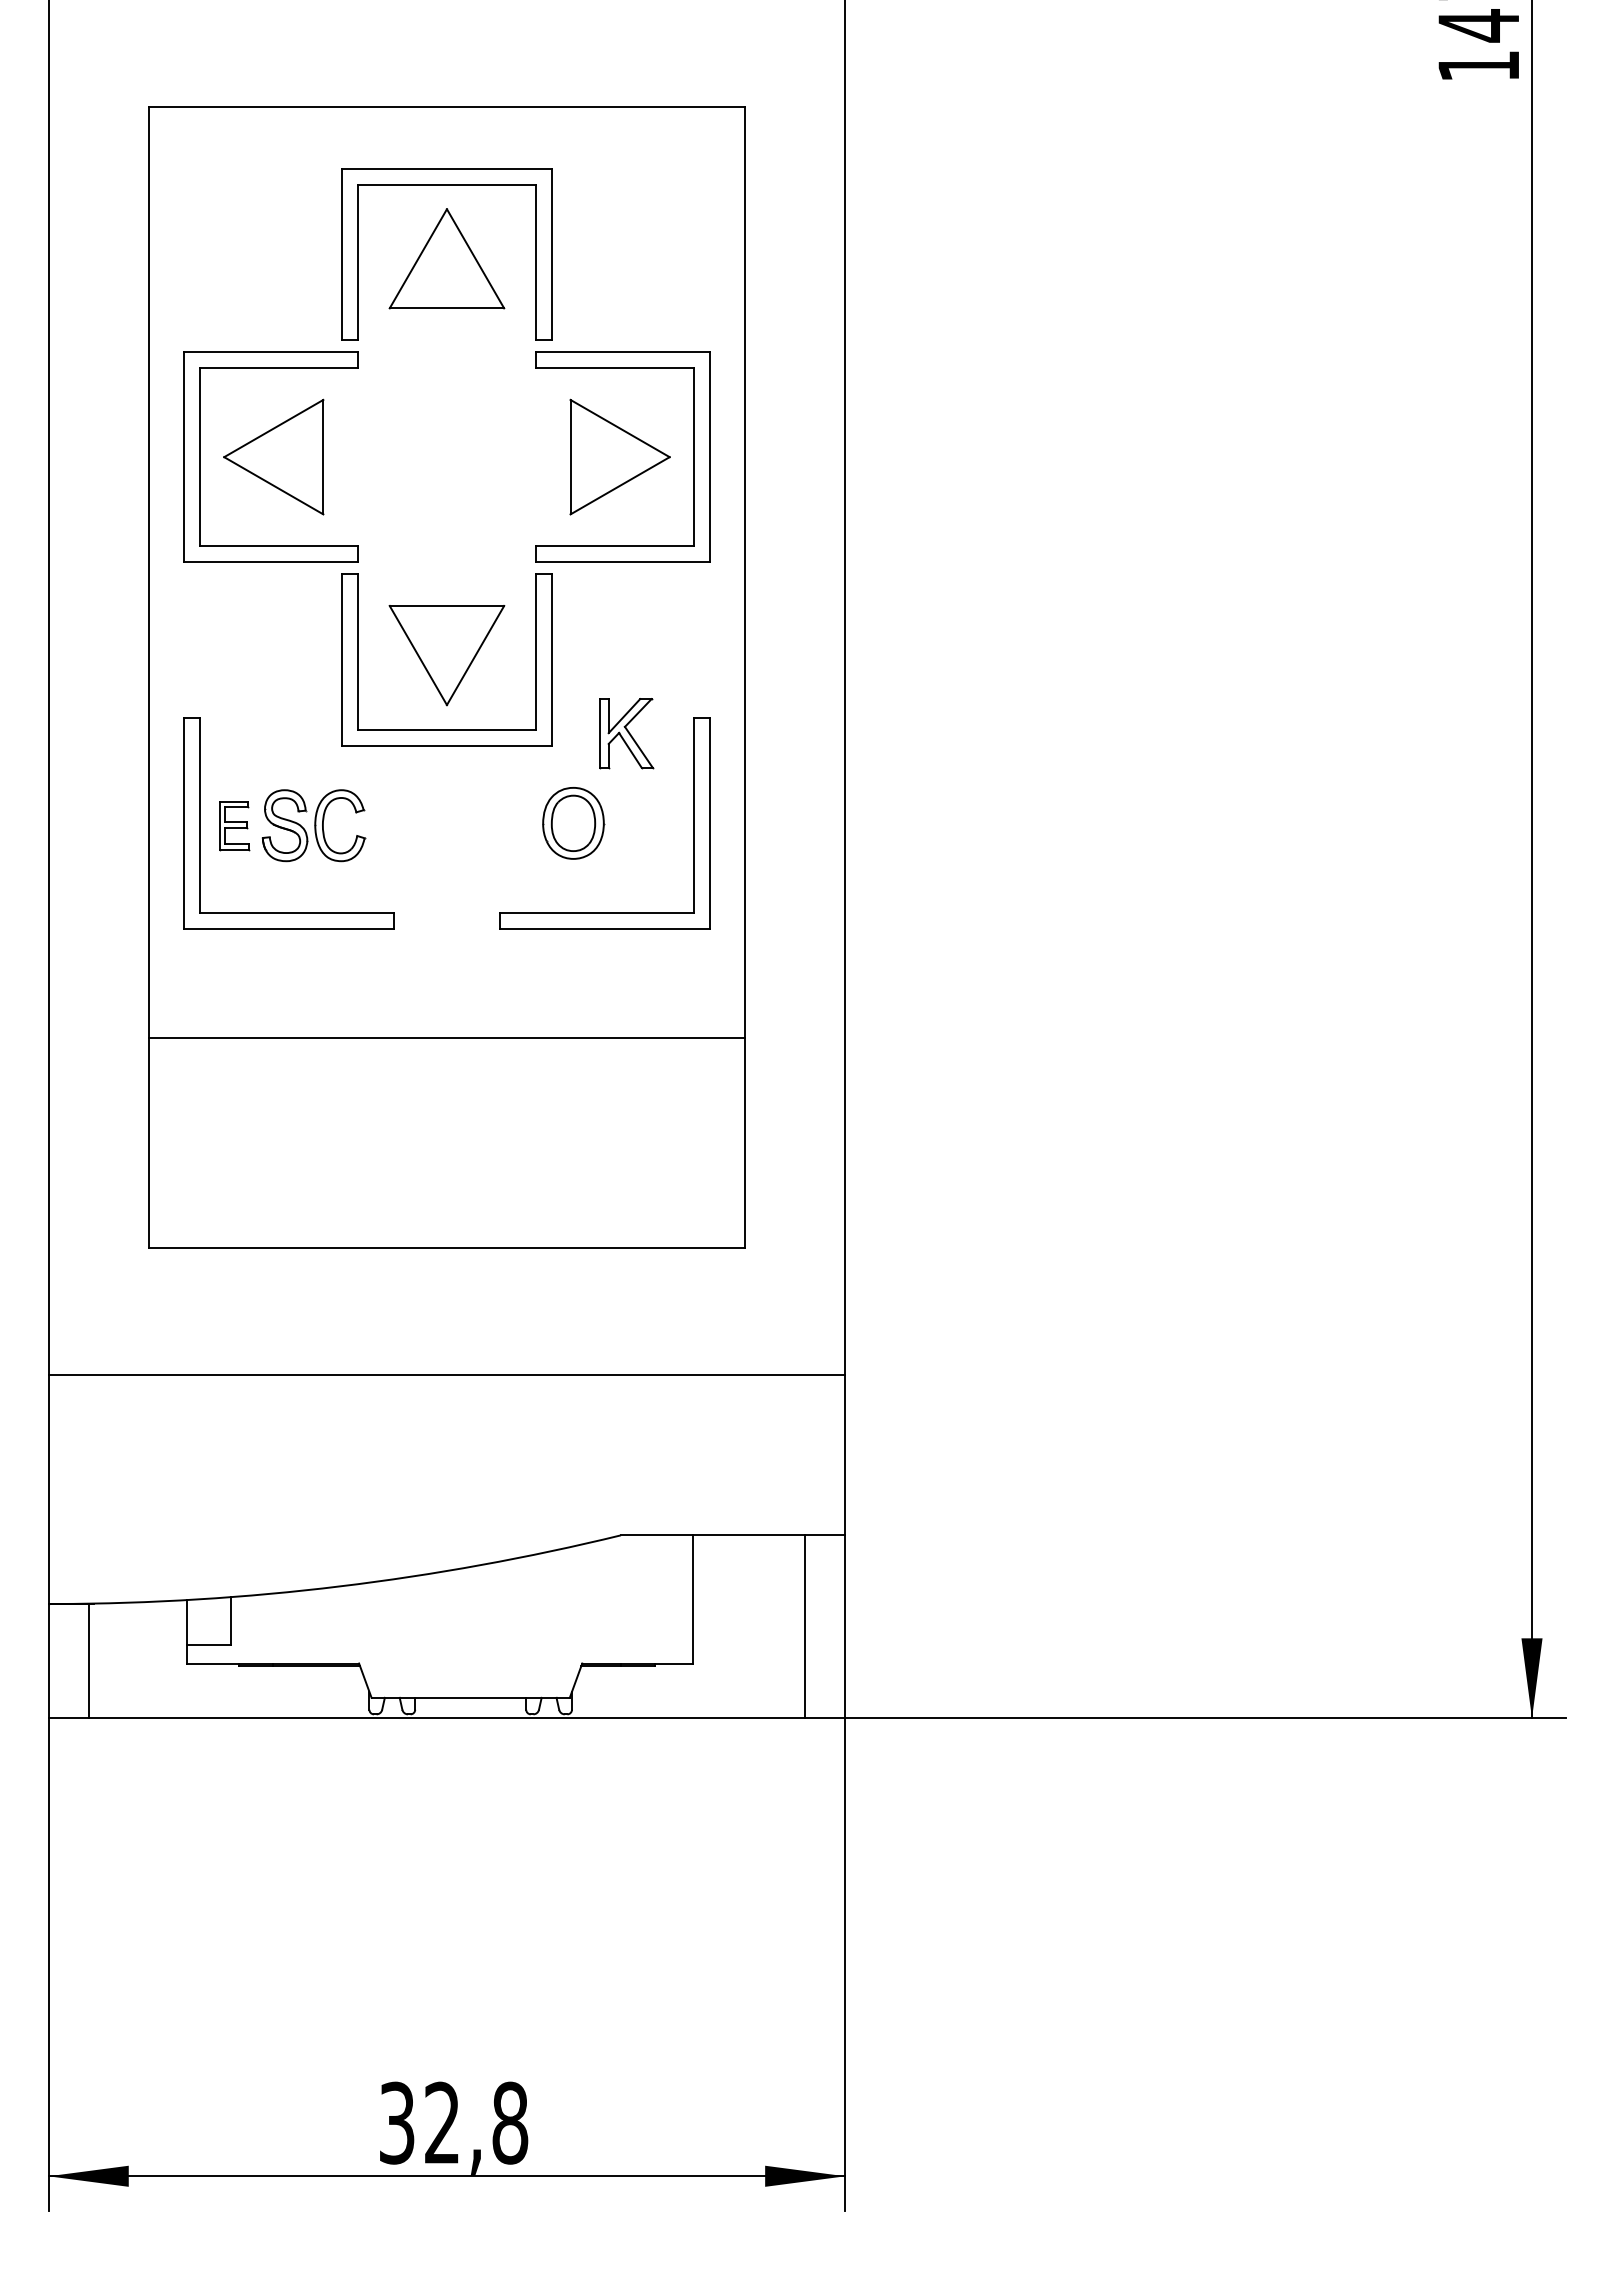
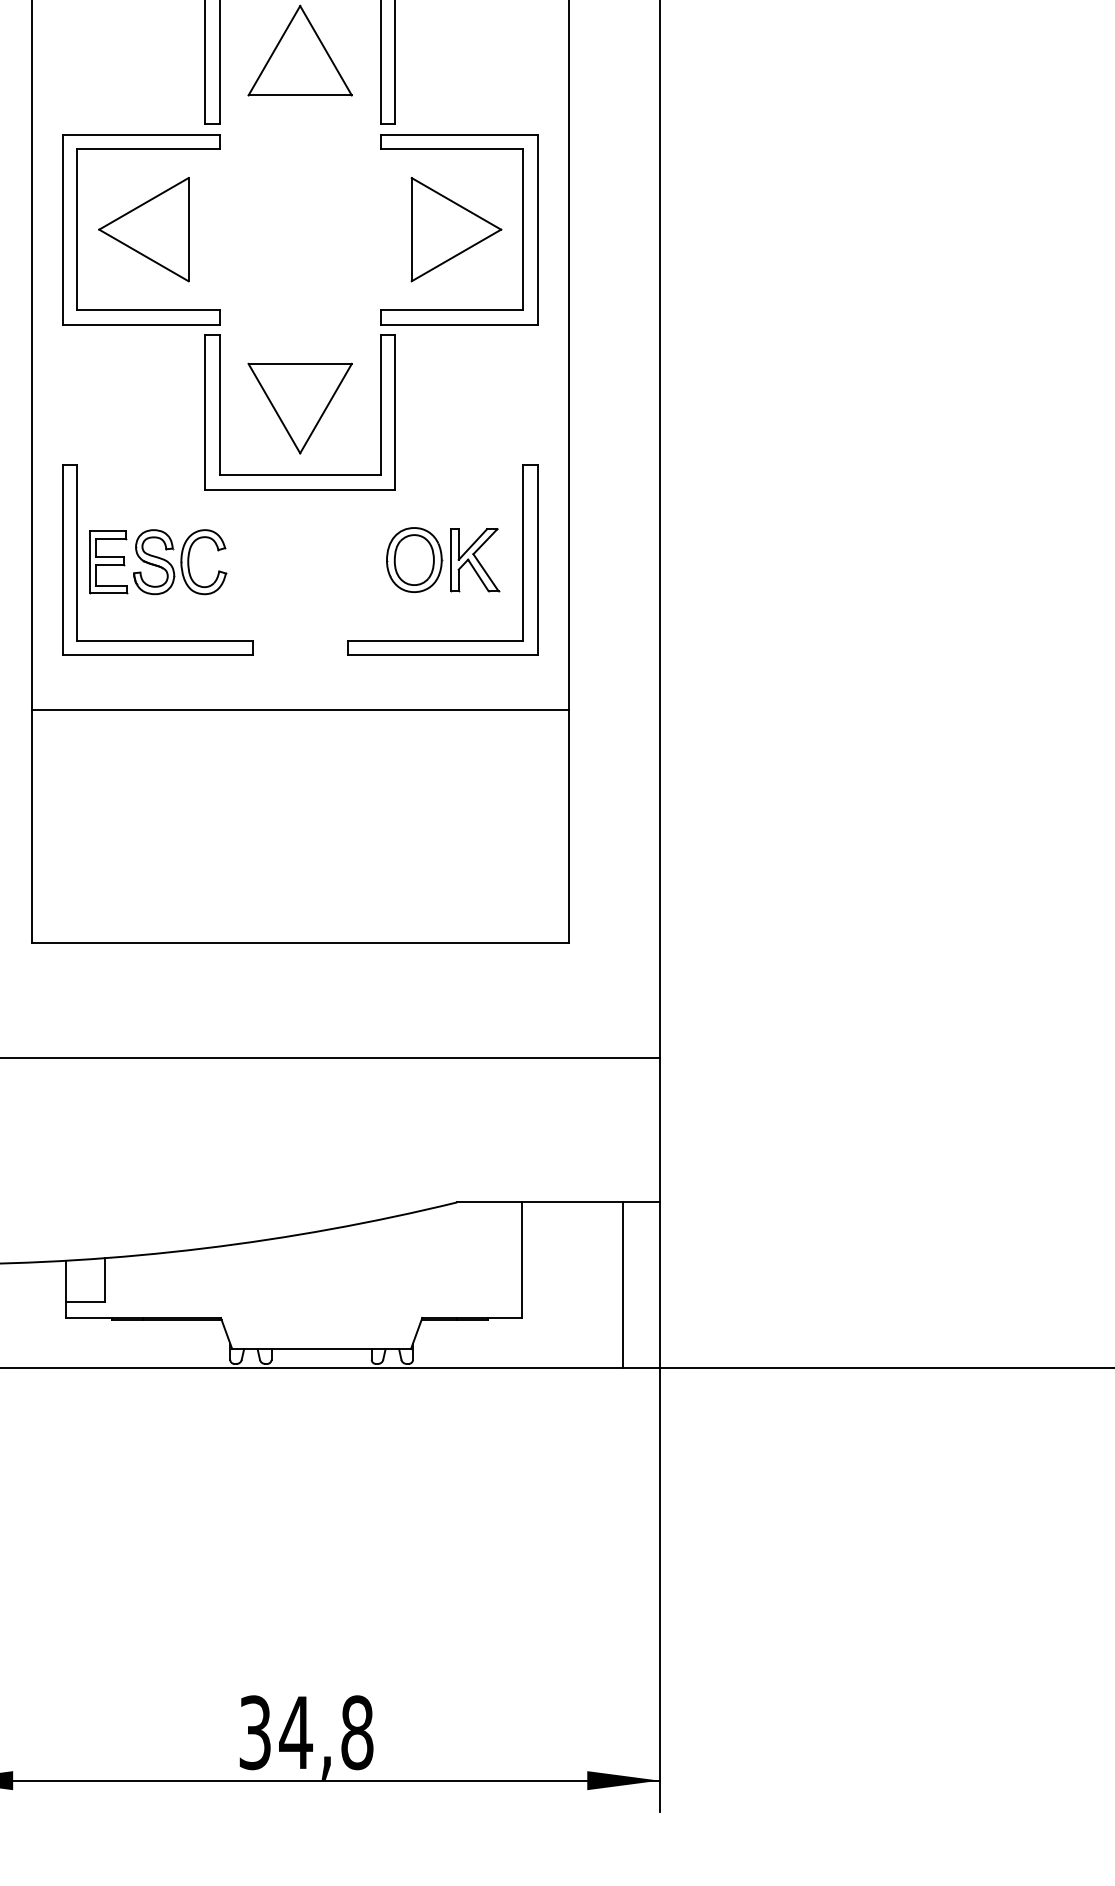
part: (626, 733) -> (474, 560), moved
part: (234, 825) -> (108, 561), size x1.43
line: (446, 1038) -> (299, 709), moved
text: (442, 2122) -> (296, 1732), 32,8 -> 34,8

